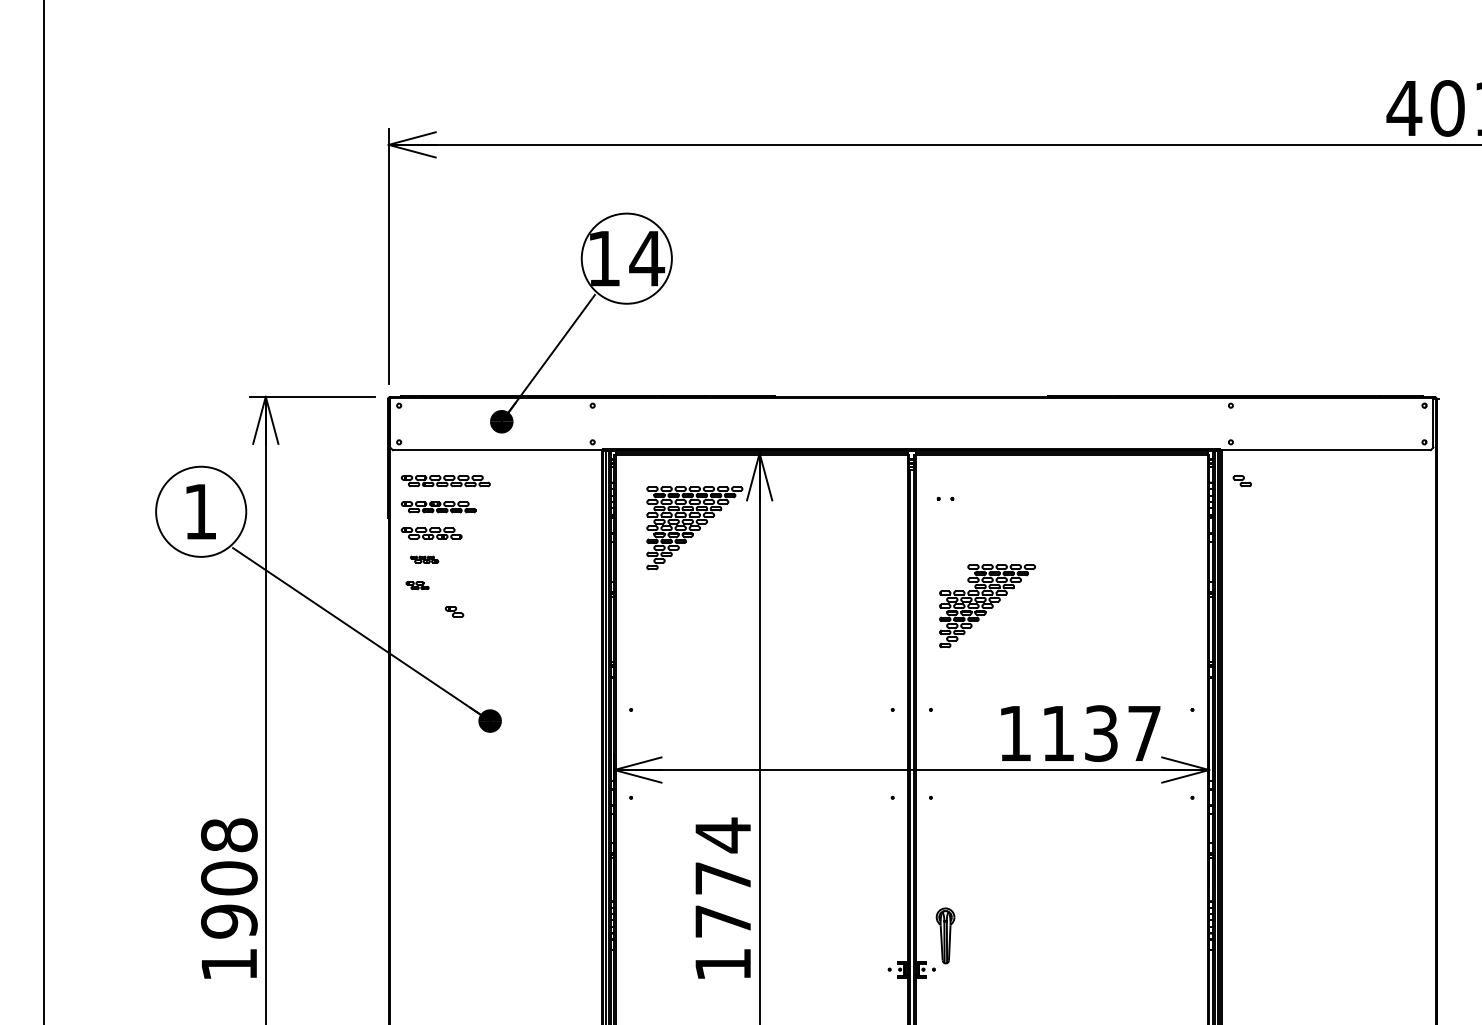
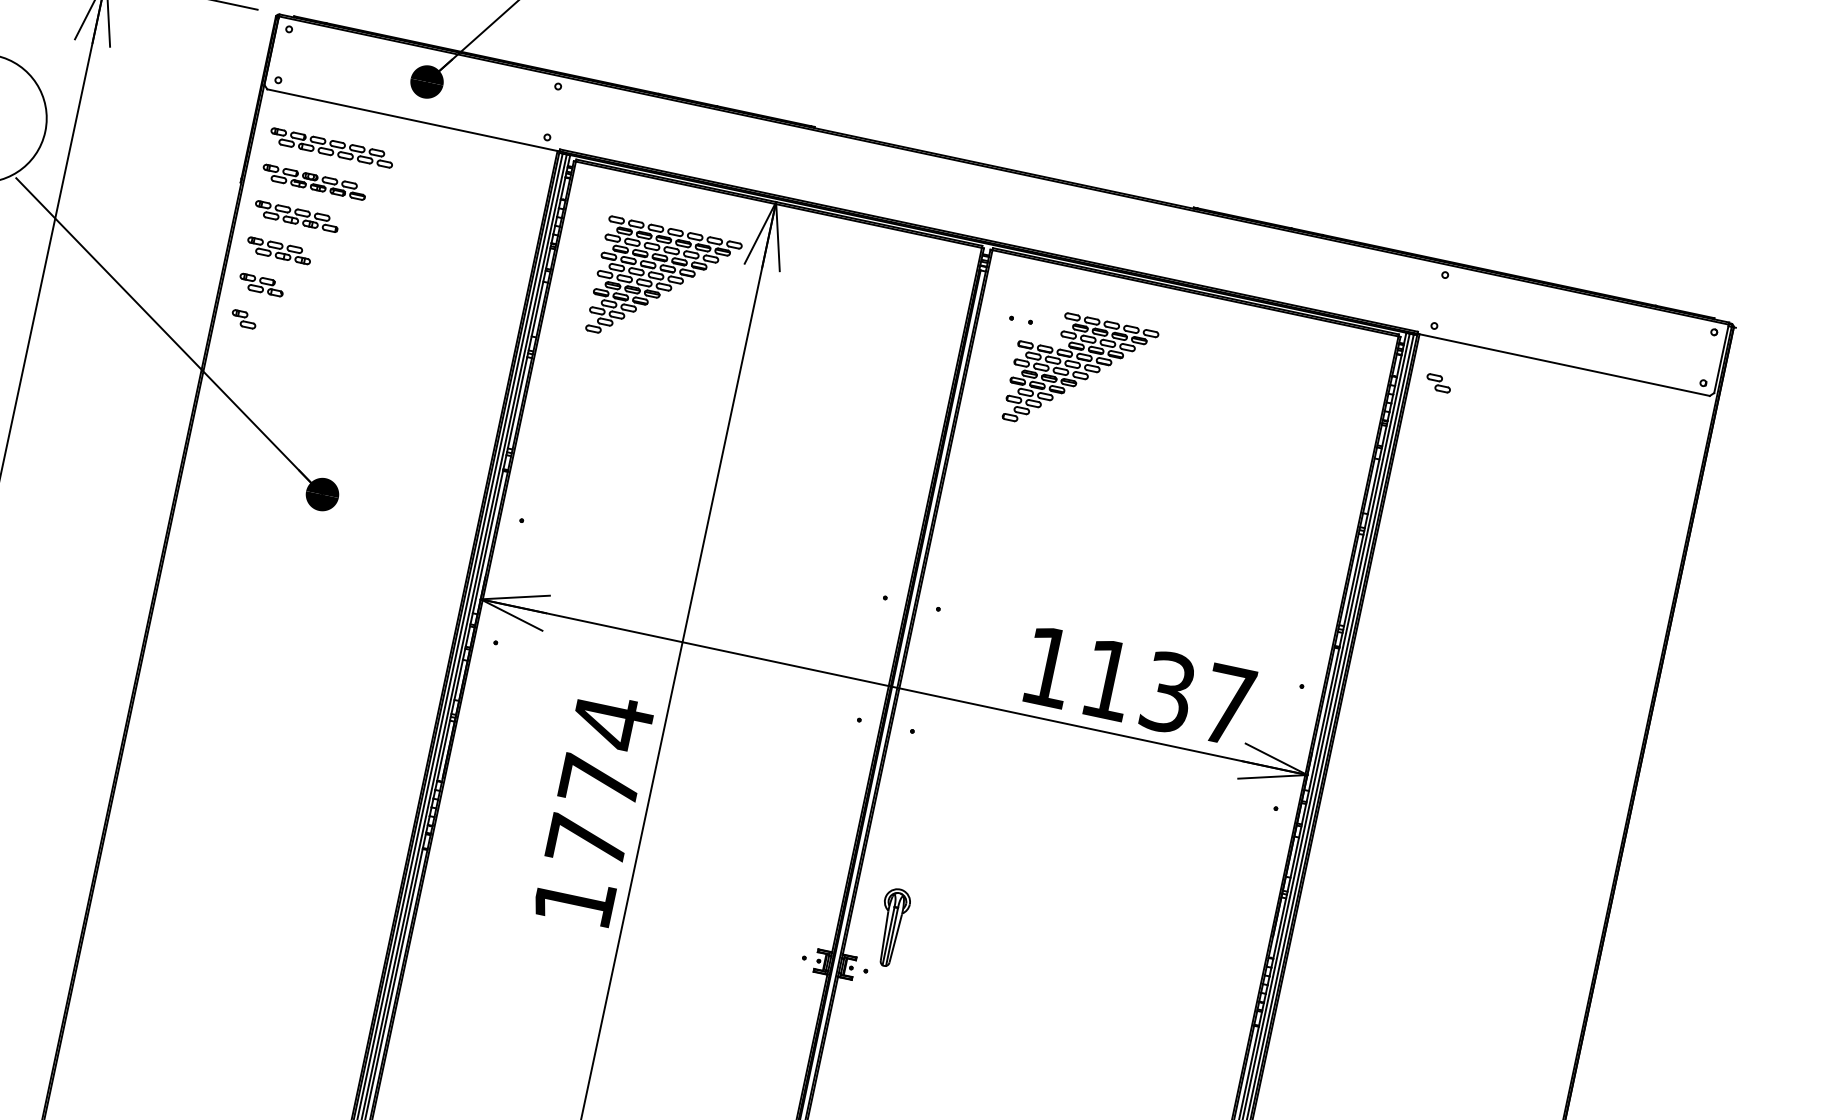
part: (424, 559) -> (278, 250), size x1.67
part: (417, 585) -> (261, 284), size x1.43
part: (987, 606) -> (1080, 375), moved
part: (454, 611) -> (244, 318), moved

